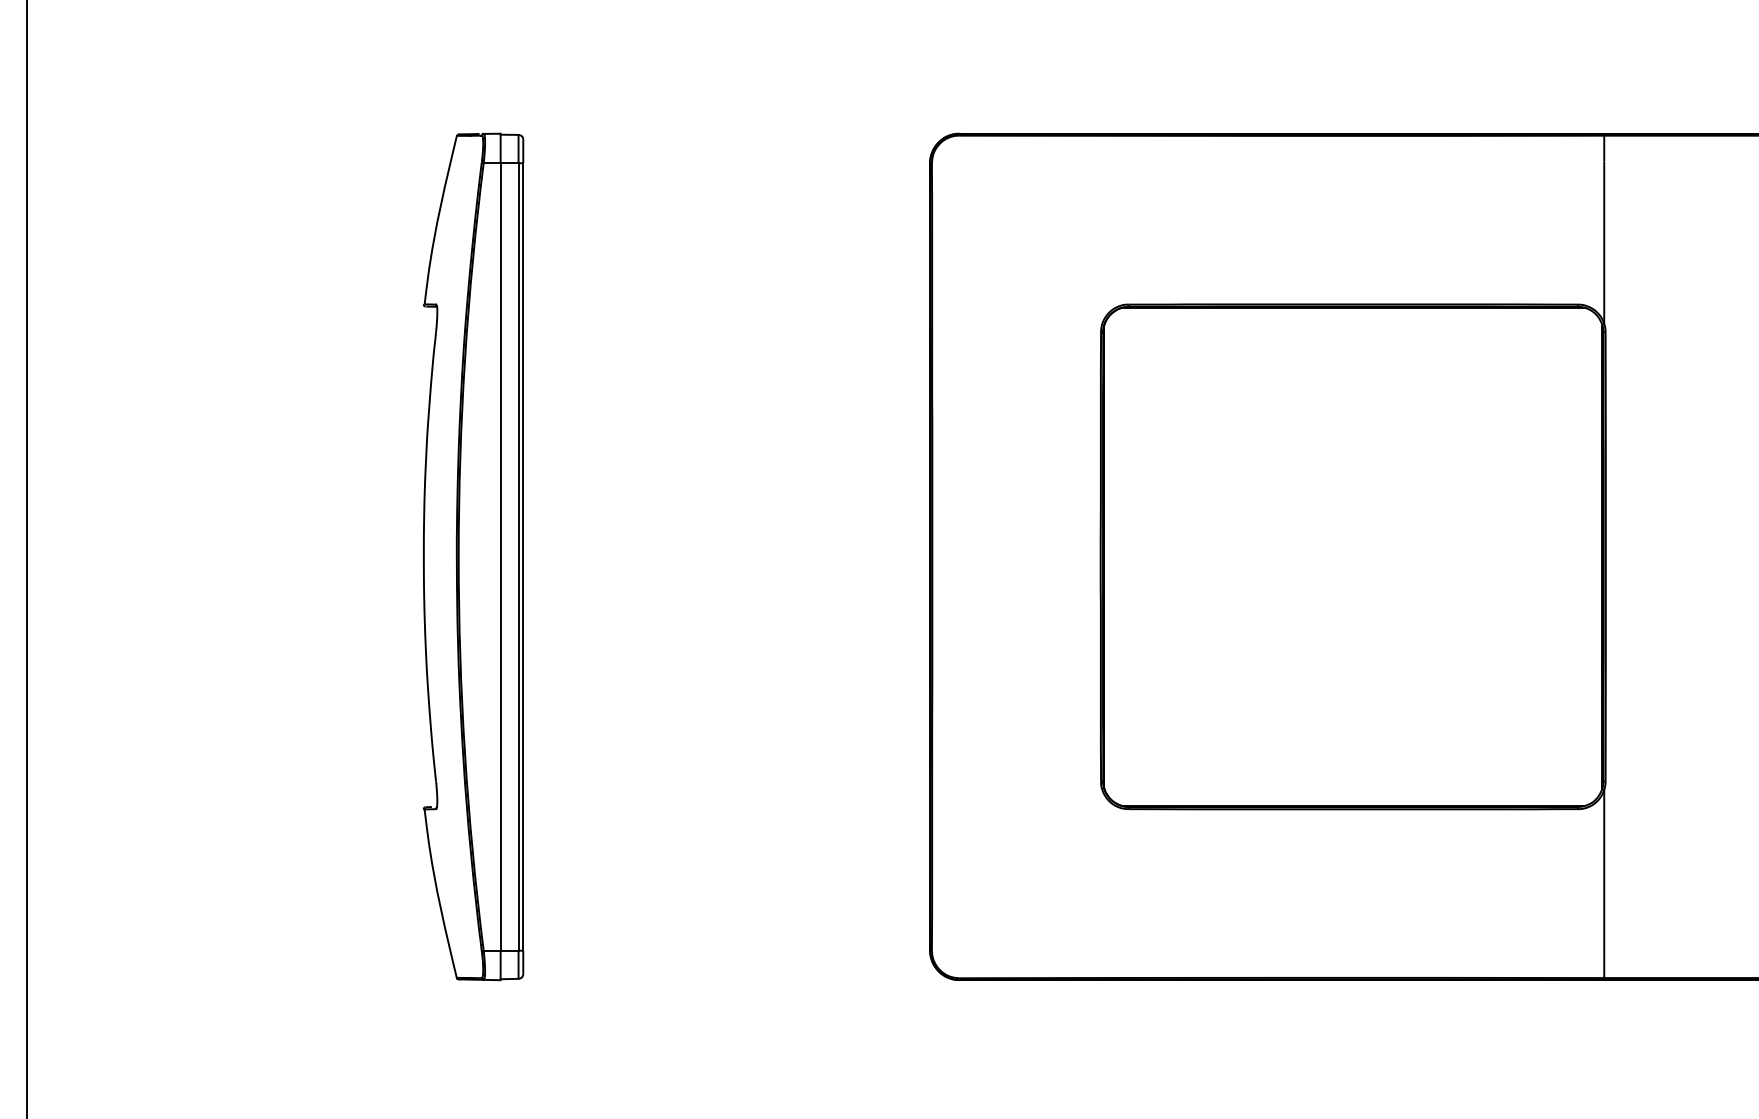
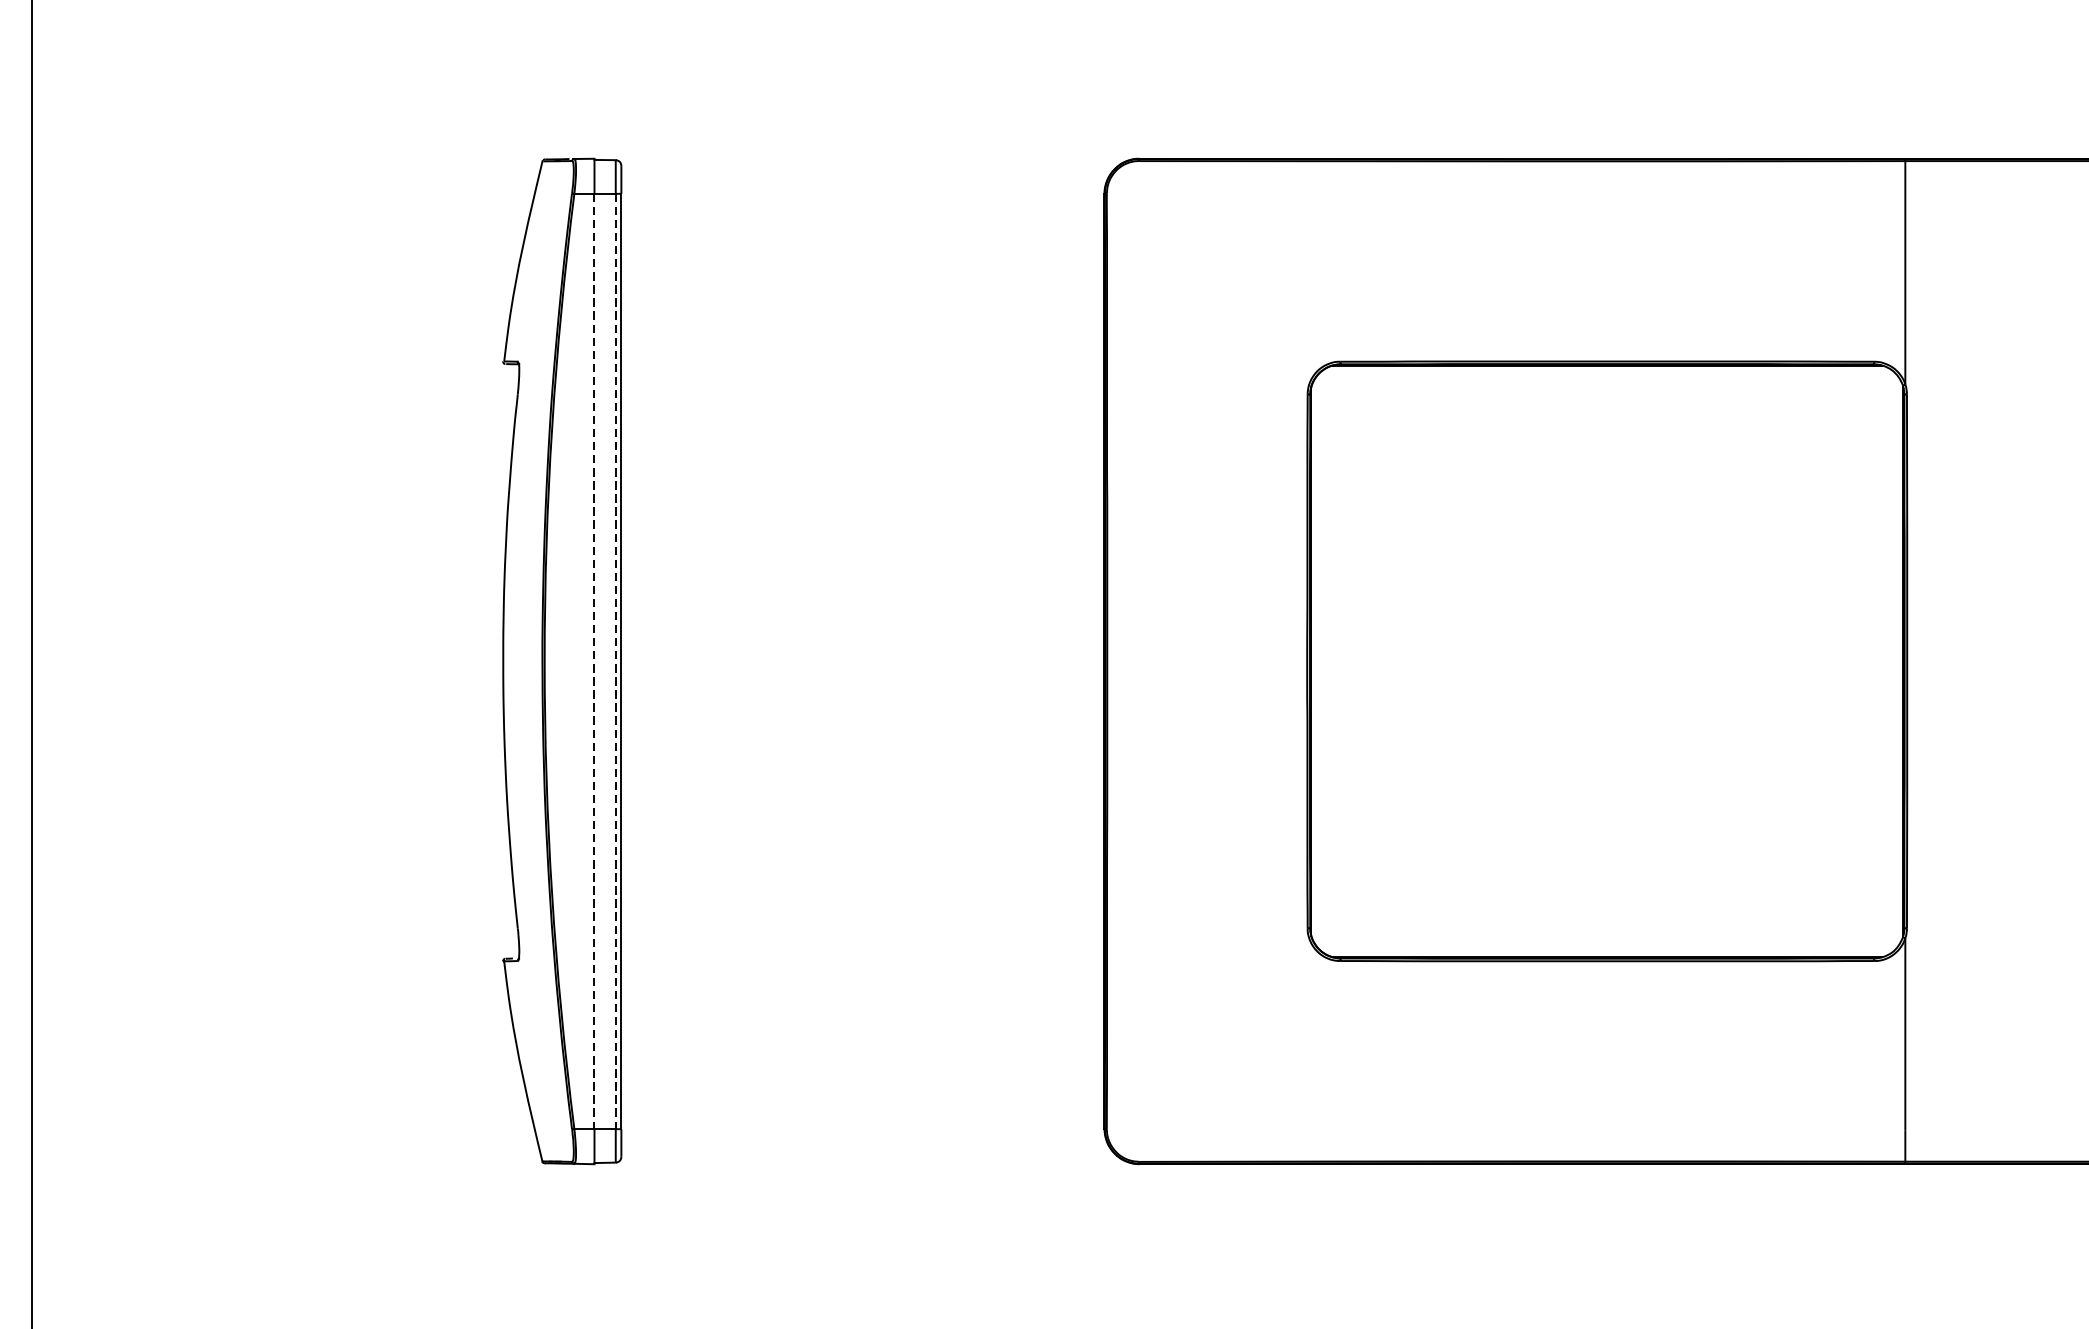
line: (500, 556) -> (594, 660), solid -> dashed
line: (518, 556) -> (615, 660), solid -> dashed

